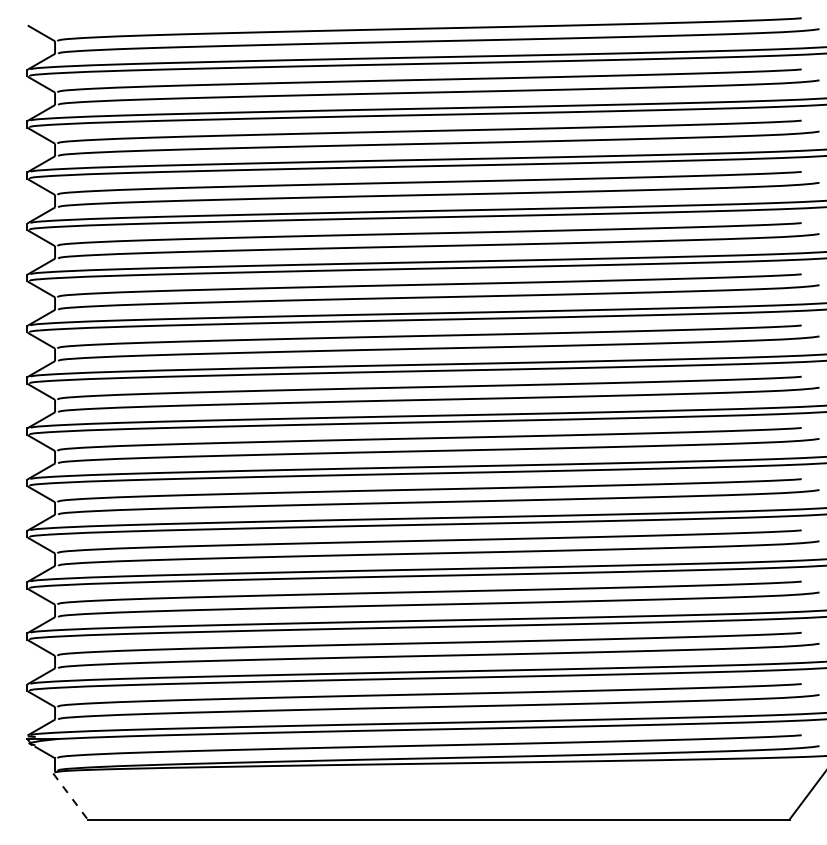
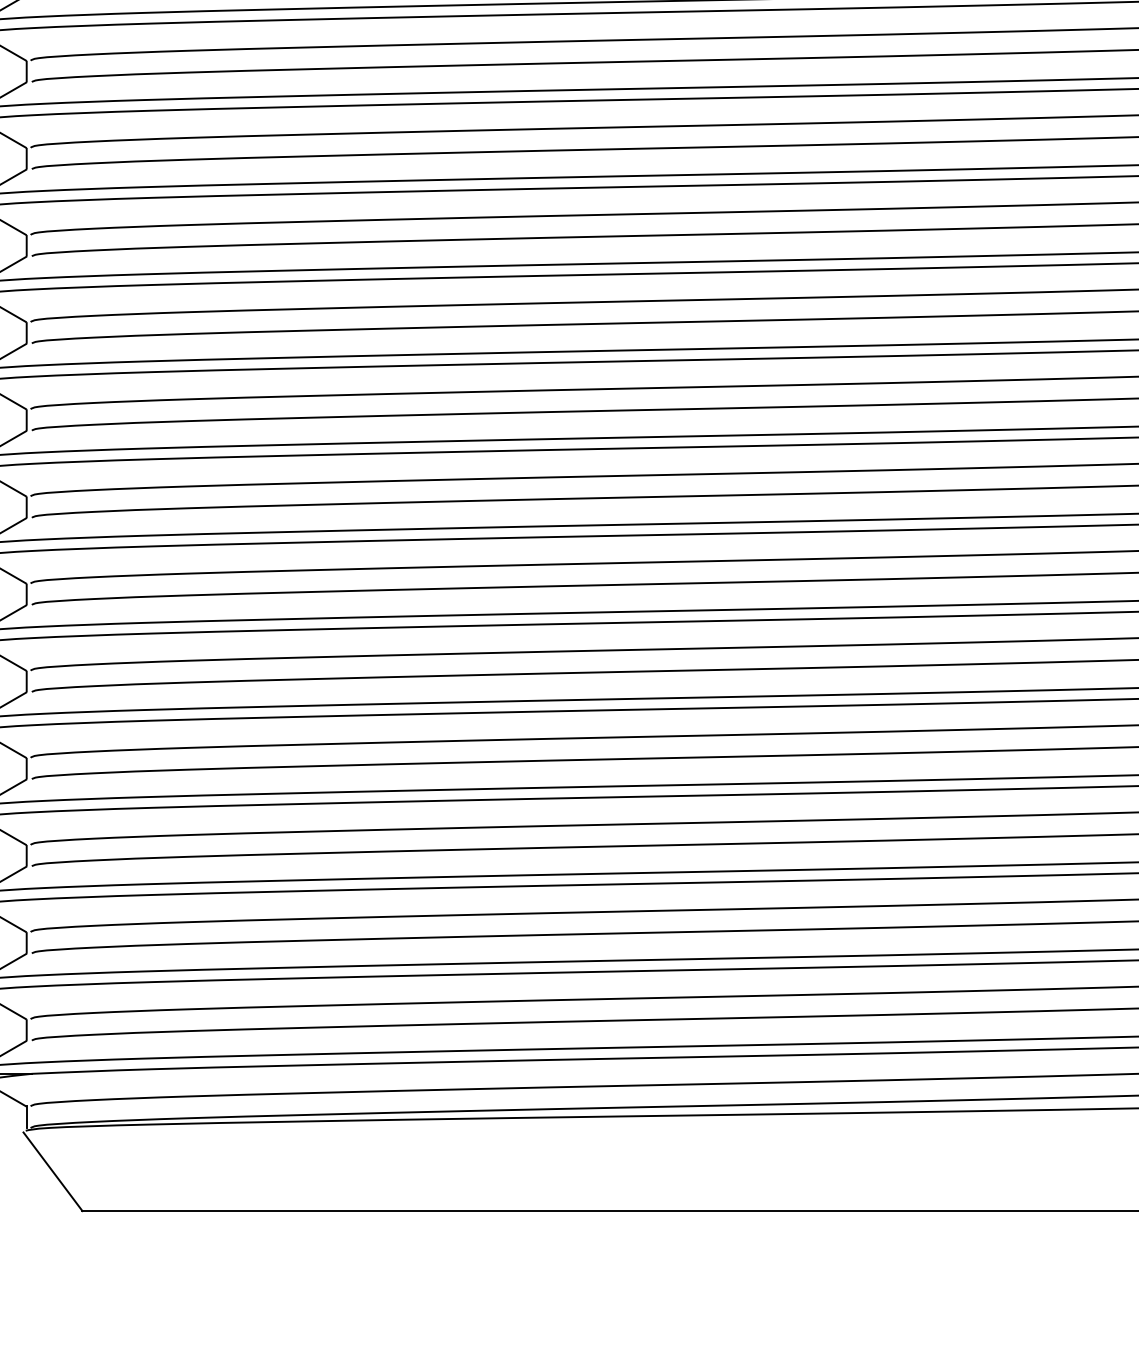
line: (70, 796) -> (52, 1171), dashed -> solid

